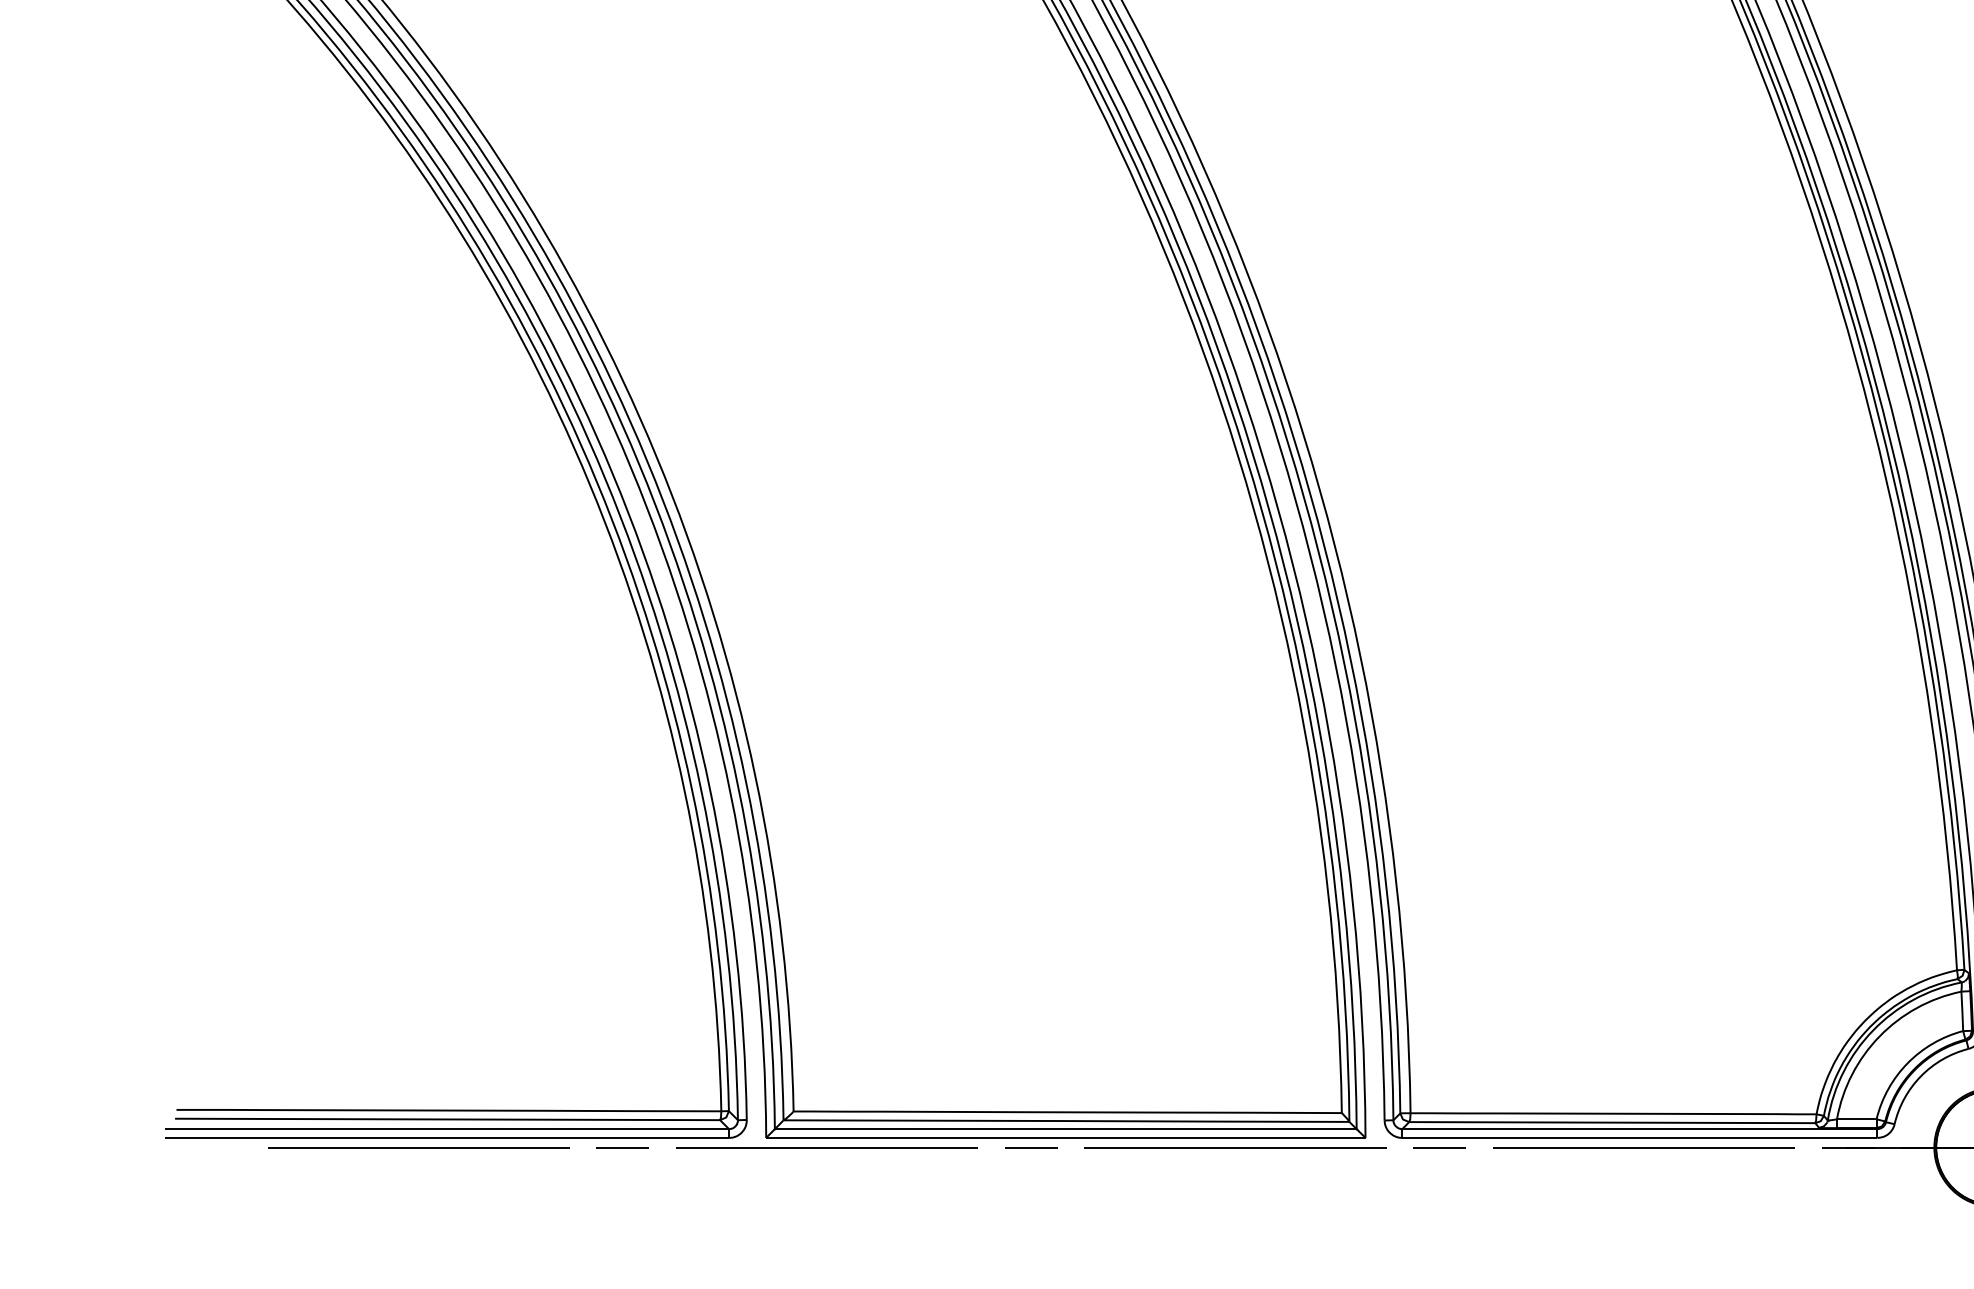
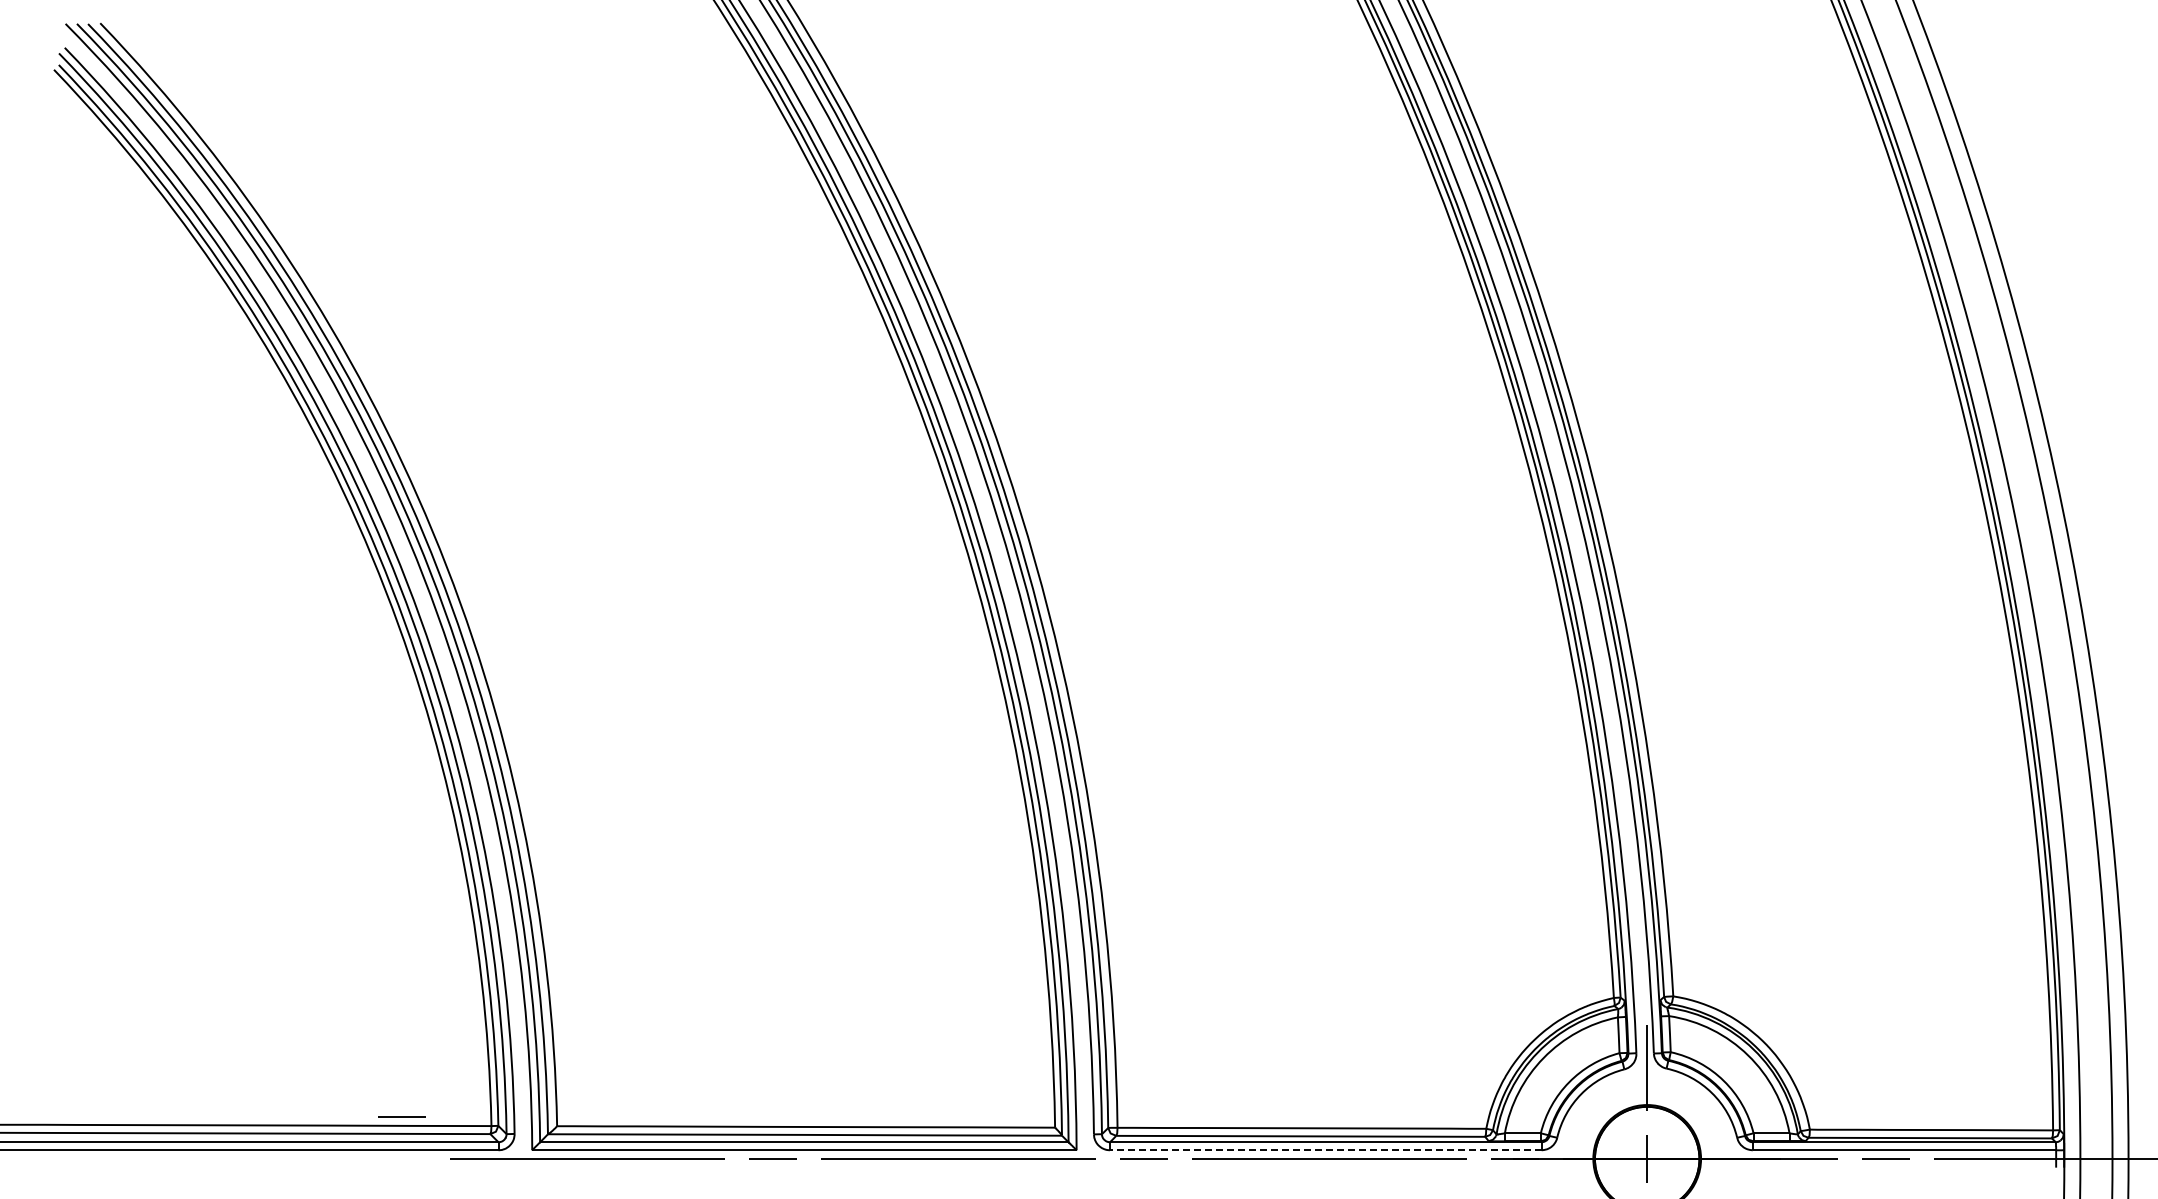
line: (1639, 1138) -> (1325, 1150), solid -> dashed
line: (418, 1147) -> (216, 1158), removed
line: (622, 1147) -> (401, 1116), moved

